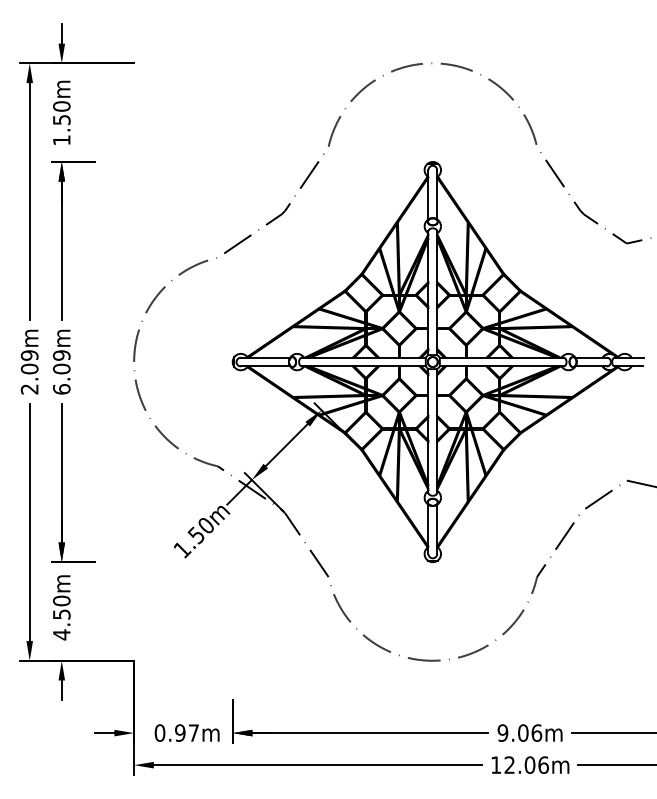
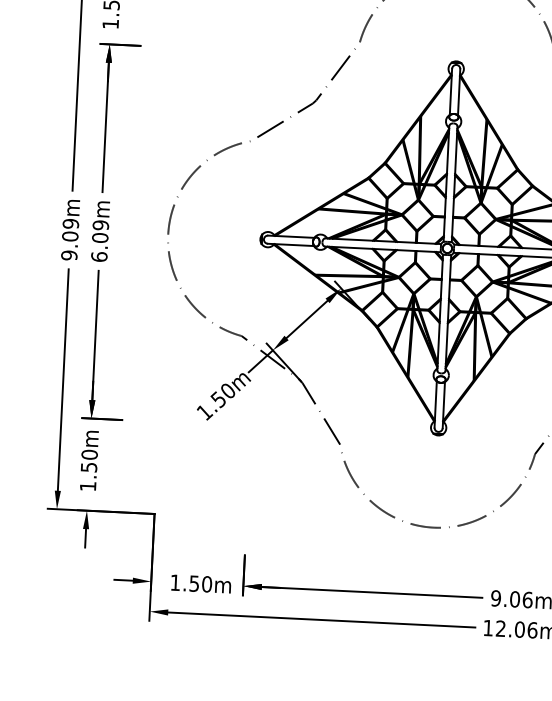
text: (29, 389) -> (69, 255), 2.09m -> 9.09m
text: (61, 634) -> (87, 486), 4.50m -> 1.50m
text: (176, 732) -> (190, 582), 0.97m -> 1.50m

